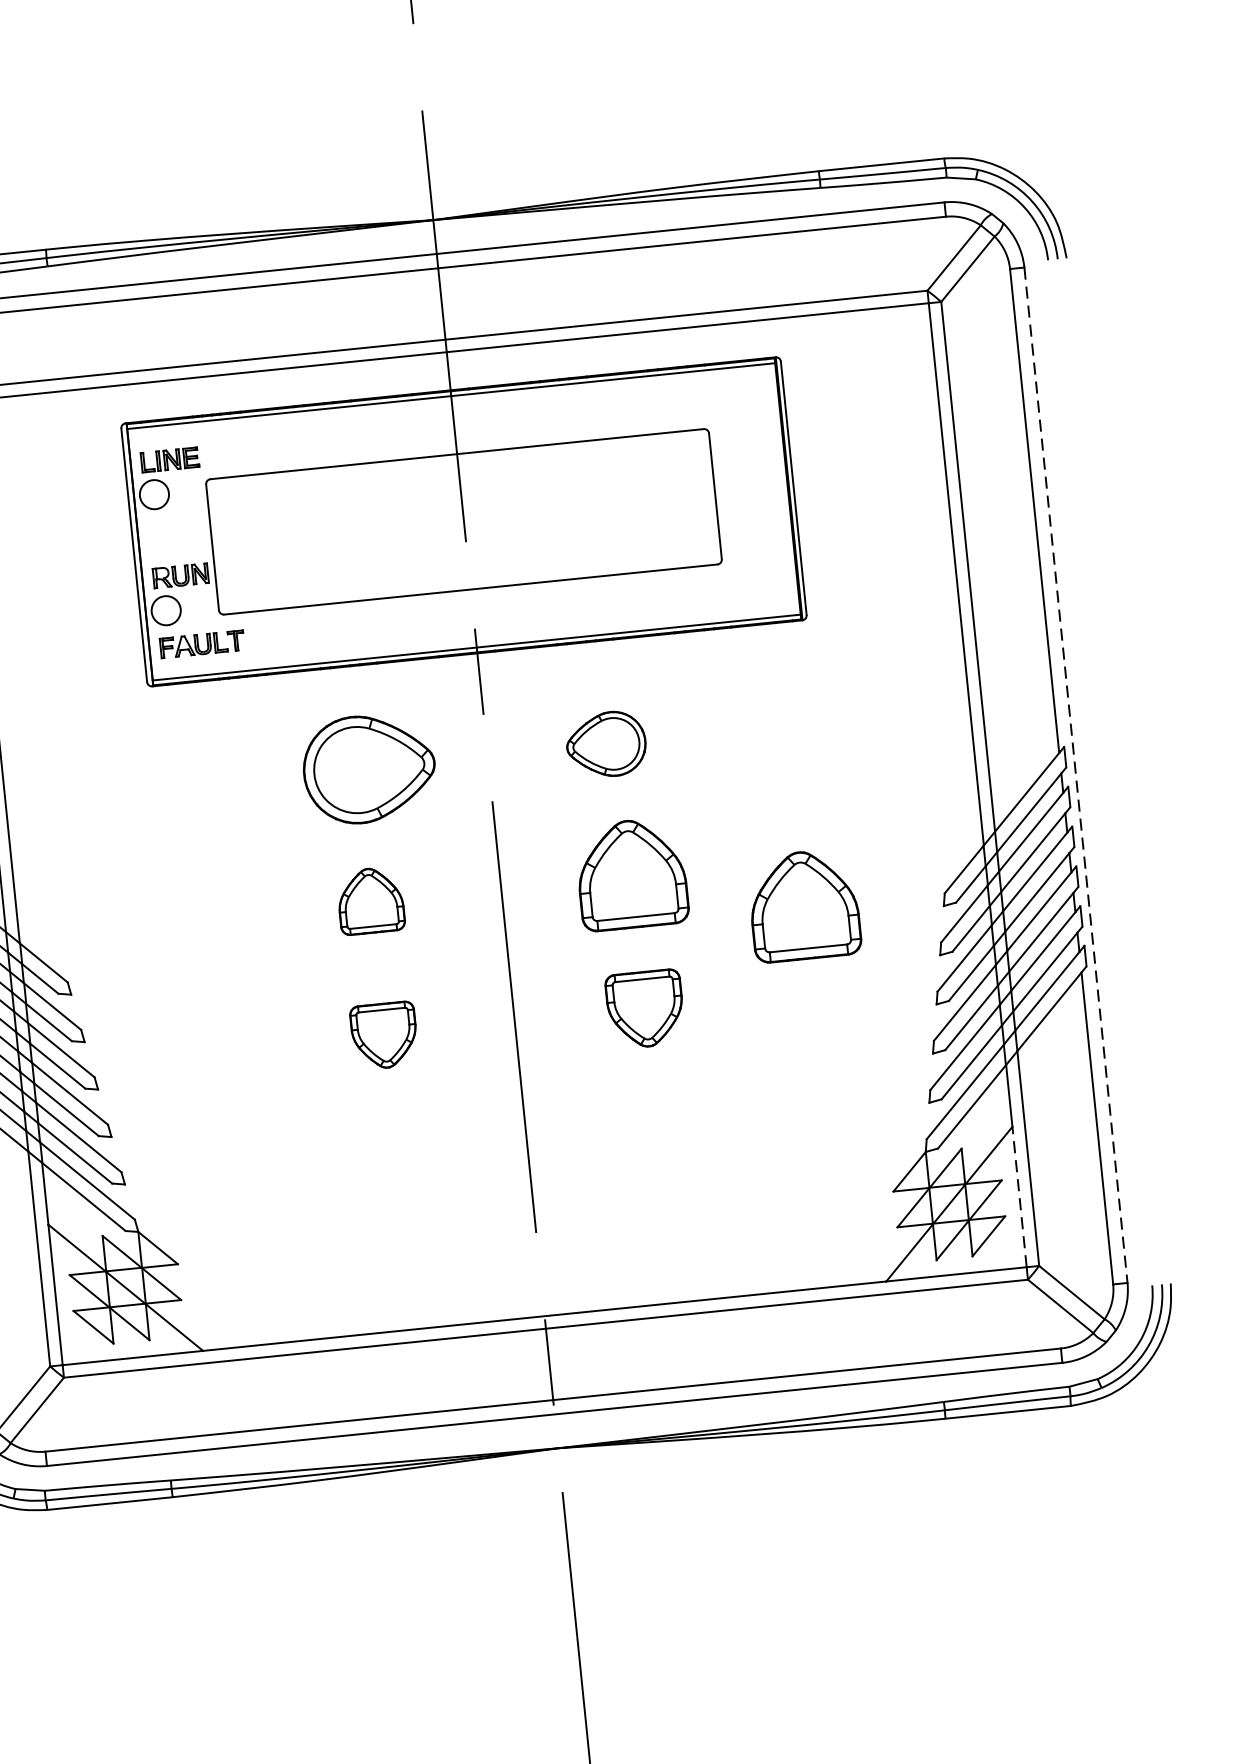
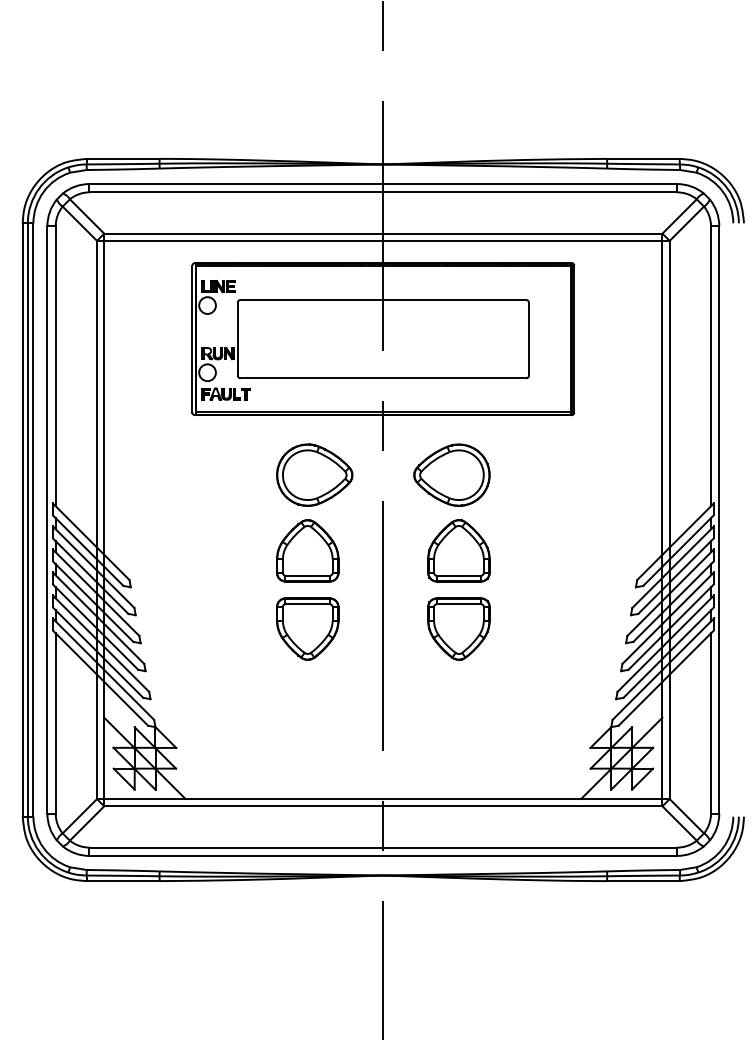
part: (605, 743) -> (451, 474), size x1.67
line: (1076, 776) -> (719, 520), dashed -> solid
part: (370, 900) -> (307, 550), size x1.67
part: (803, 905) -> (555, 578), removed
part: (644, 1008) -> (458, 628), size x1.43
part: (383, 1034) -> (307, 628), size x1.67
line: (1019, 1197) -> (662, 758), dashed -> solid

